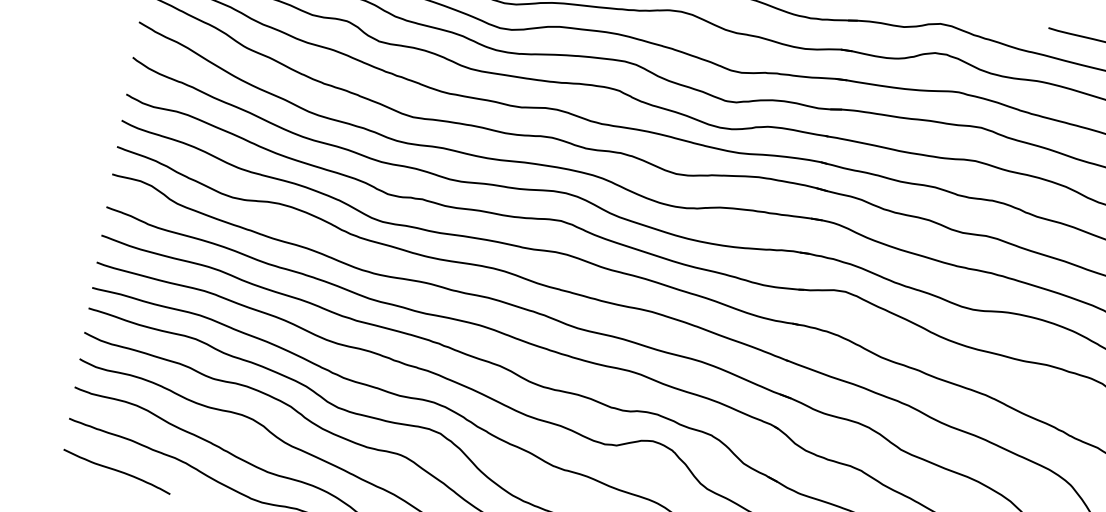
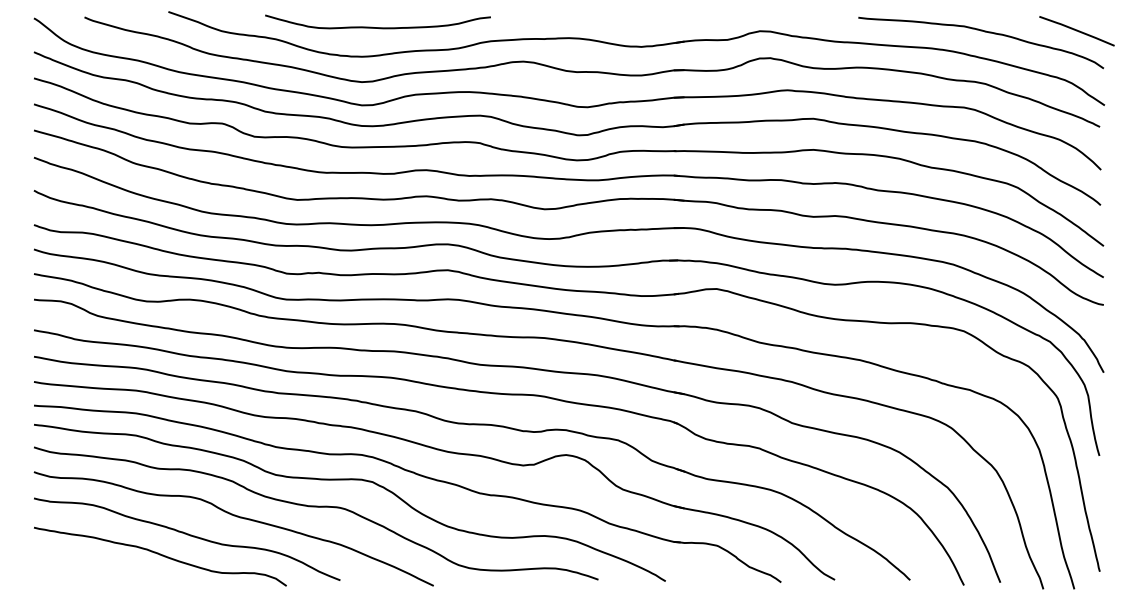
curve: (116, 470) -> (85, 567), removed

